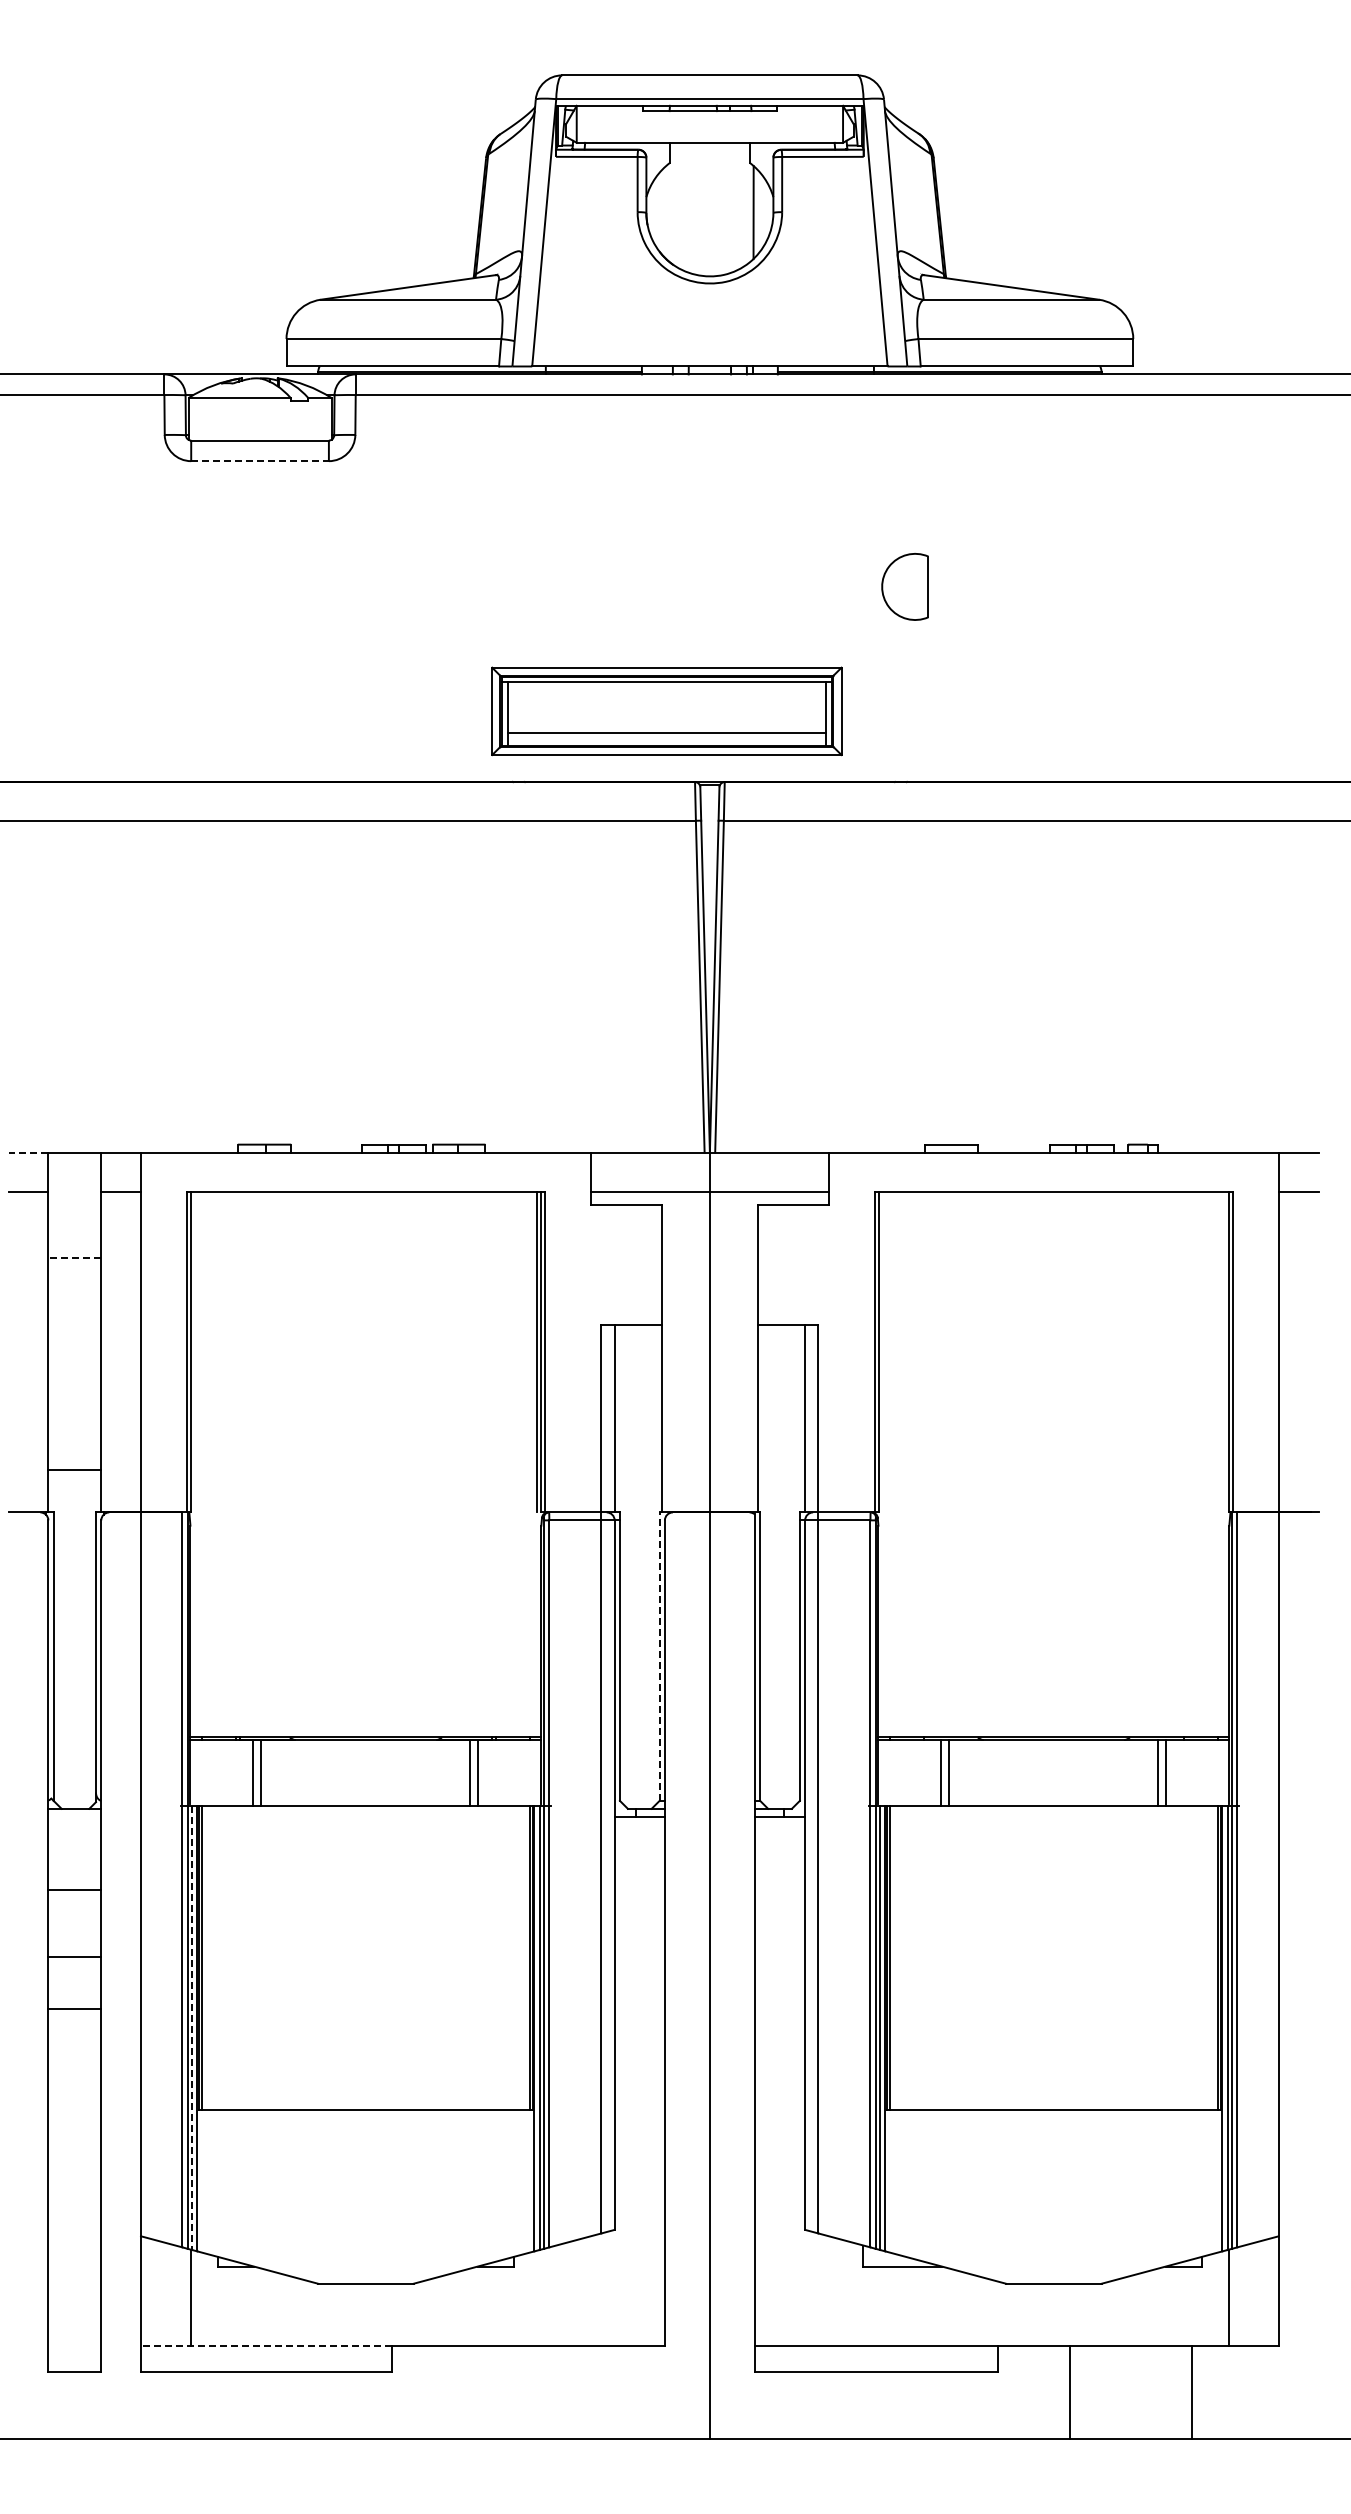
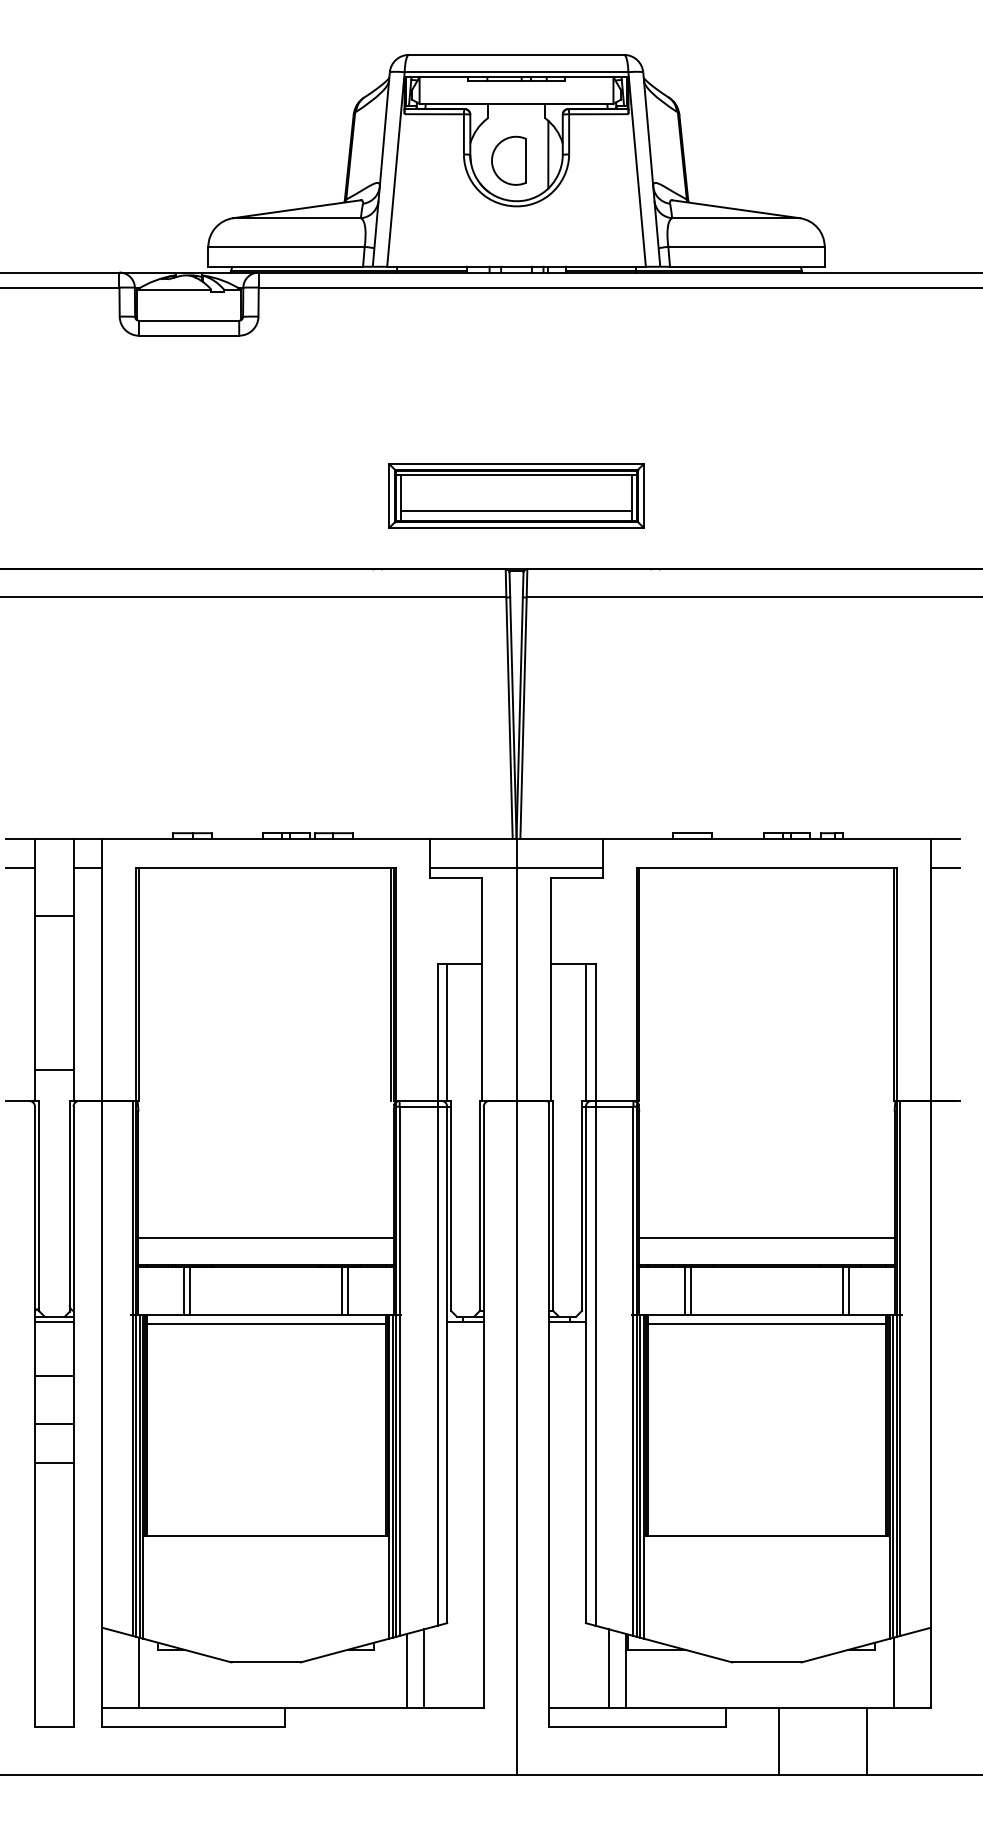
line: (260, 461) -> (189, 335), dashed -> solid
part: (904, 586) -> (508, 160), moved
part: (666, 711) -> (516, 496), moved
line: (28, 1152) -> (20, 838), dashed -> solid
line: (74, 1258) -> (54, 916), dashed -> solid
line: (659, 1656) -> (479, 1205), dashed -> solid
line: (365, 1700) -> (265, 1237), added
line: (1053, 1700) -> (766, 1237), added
line: (74, 1816) -> (54, 1322), added
line: (365, 1819) -> (265, 1324), added
line: (1053, 1819) -> (766, 1324), added
line: (192, 2028) -> (139, 1476), dashed -> solid
line: (582, 2291) -> (423, 1668), added
line: (836, 2291) -> (608, 1668), added
line: (559, 2294) -> (407, 1670), added
line: (860, 2294) -> (626, 1670), added
line: (266, 2345) -> (193, 1707), dashed -> solid

